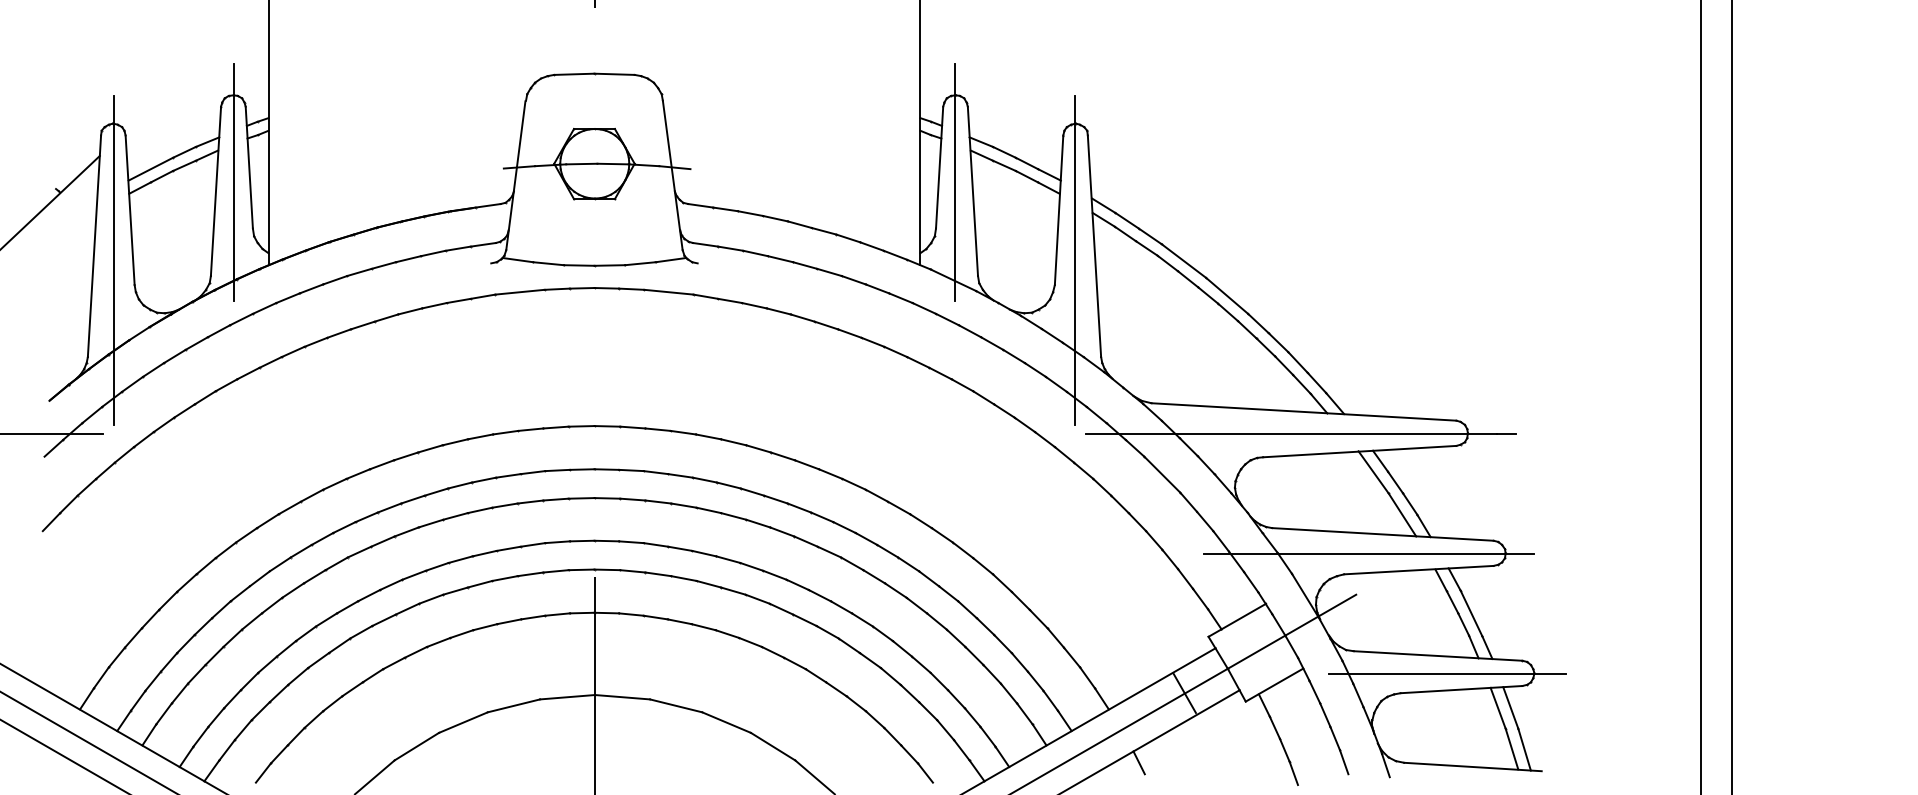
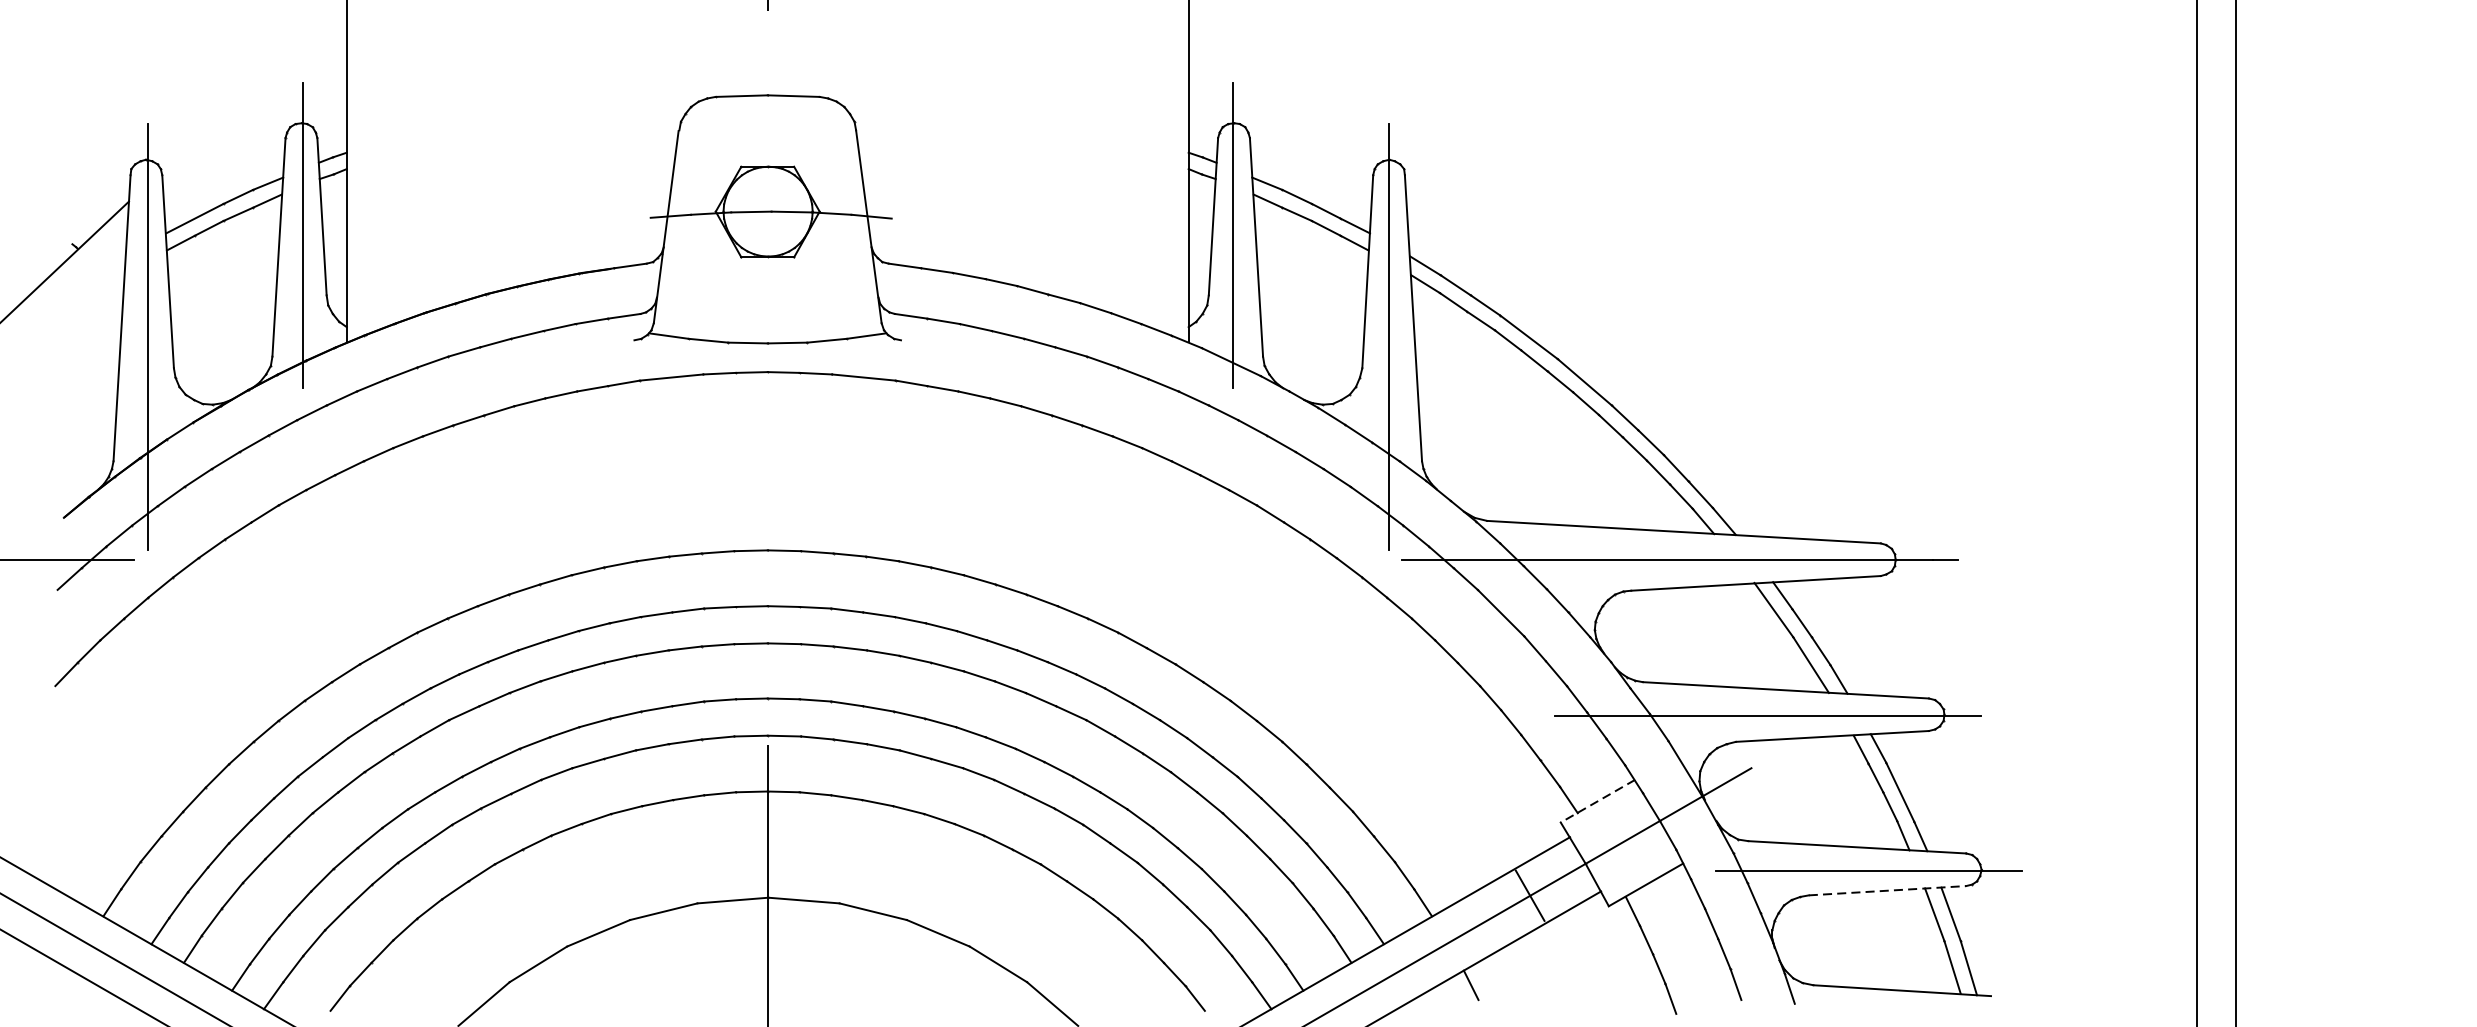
line: (1236, 620) -> (1596, 801), solid -> dashed
line: (1462, 689) -> (1888, 890), solid -> dashed

